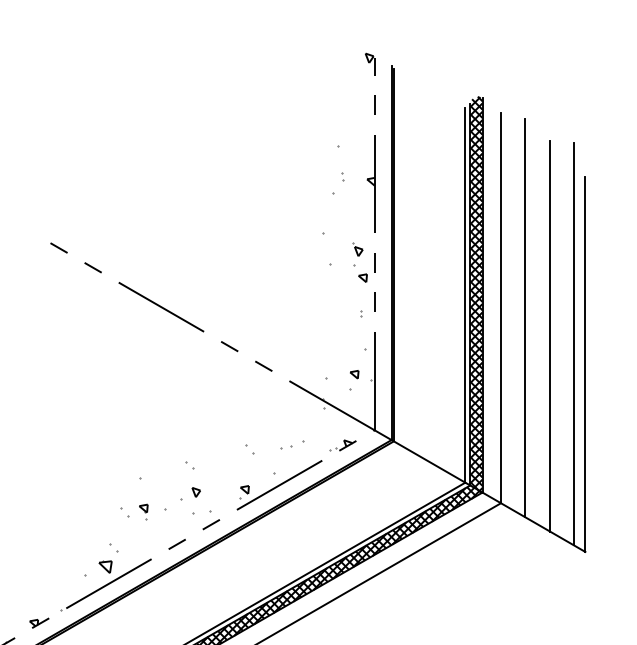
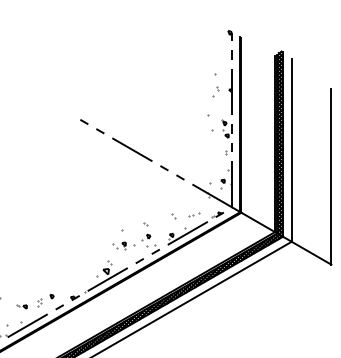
line: (526, 317) -> (303, 154), removed
line: (549, 336) -> (314, 163), removed
line: (572, 342) -> (325, 166), removed

